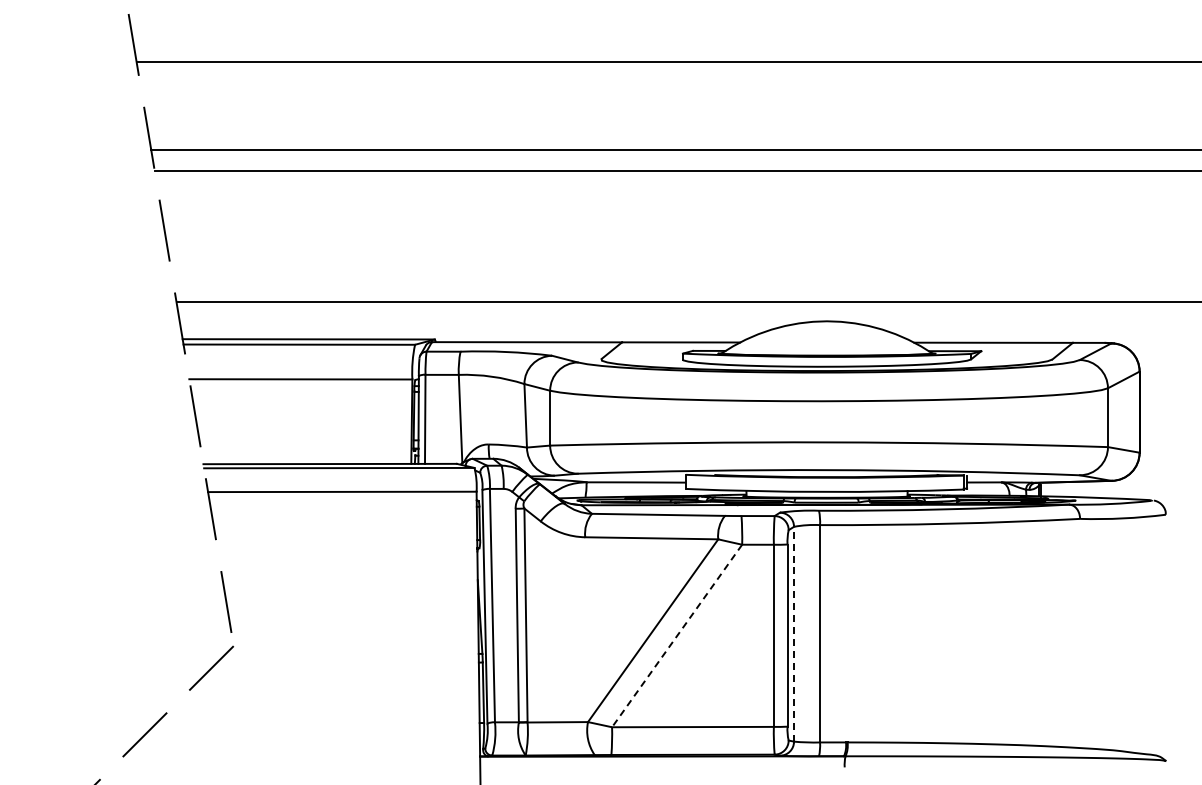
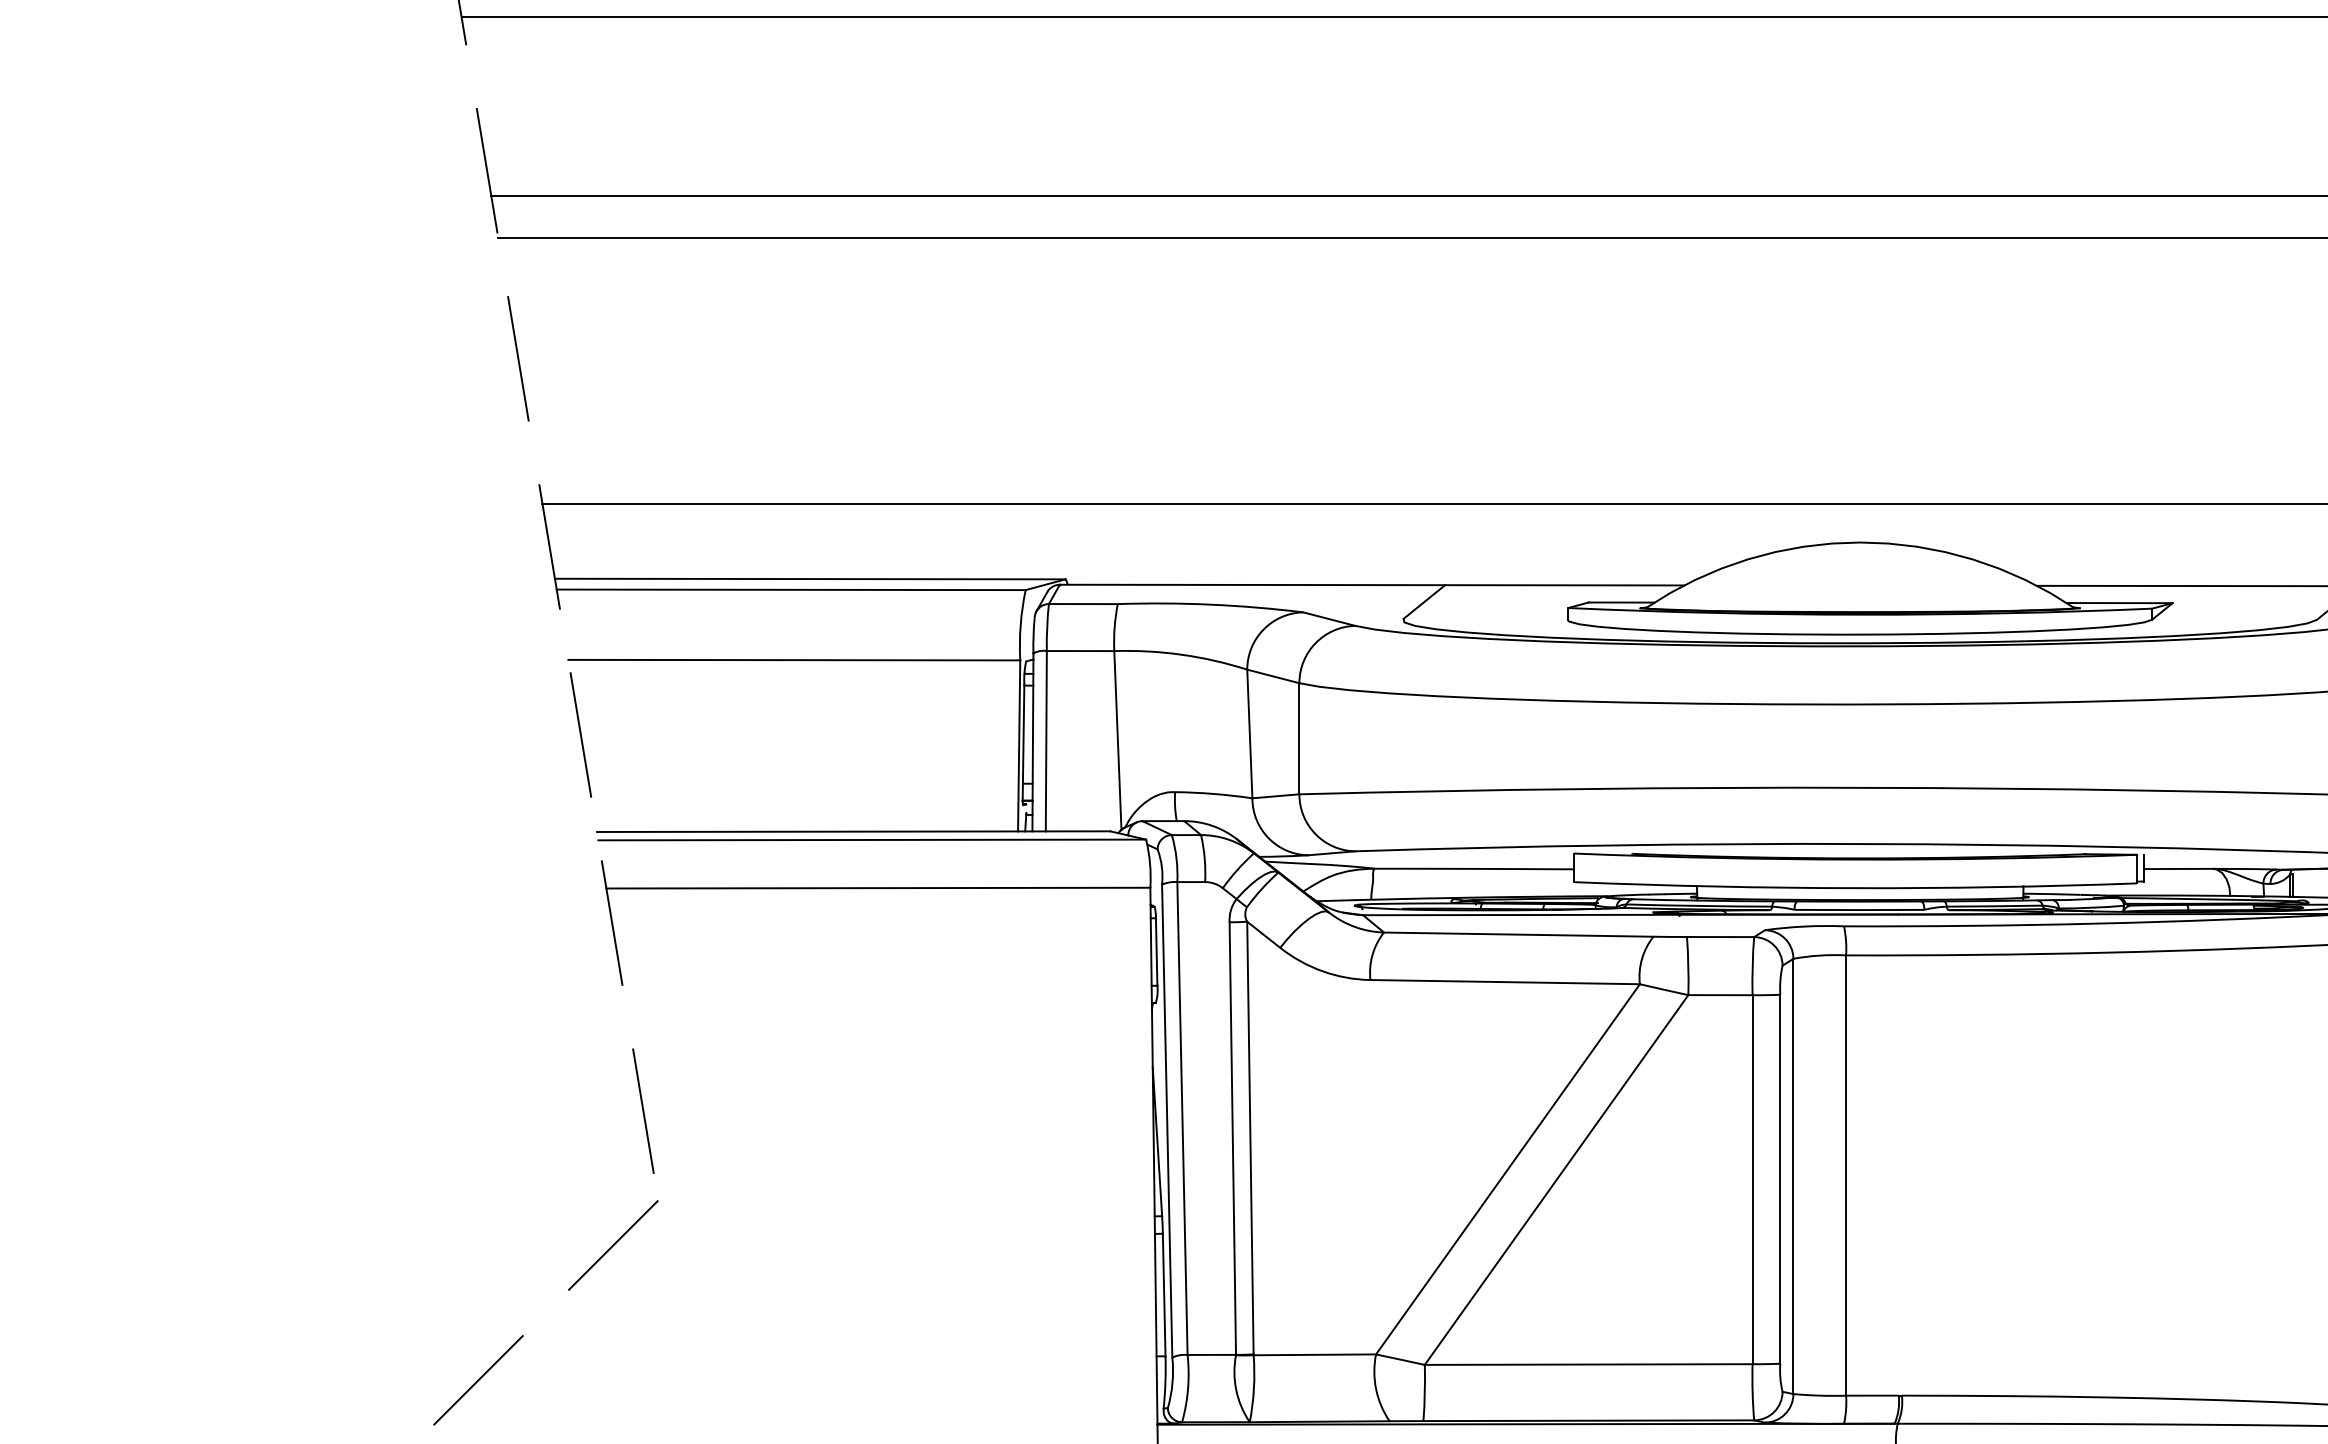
line: (794, 633) -> (1794, 1174), dashed -> solid
line: (676, 636) -> (1555, 1181), dashed -> solid

